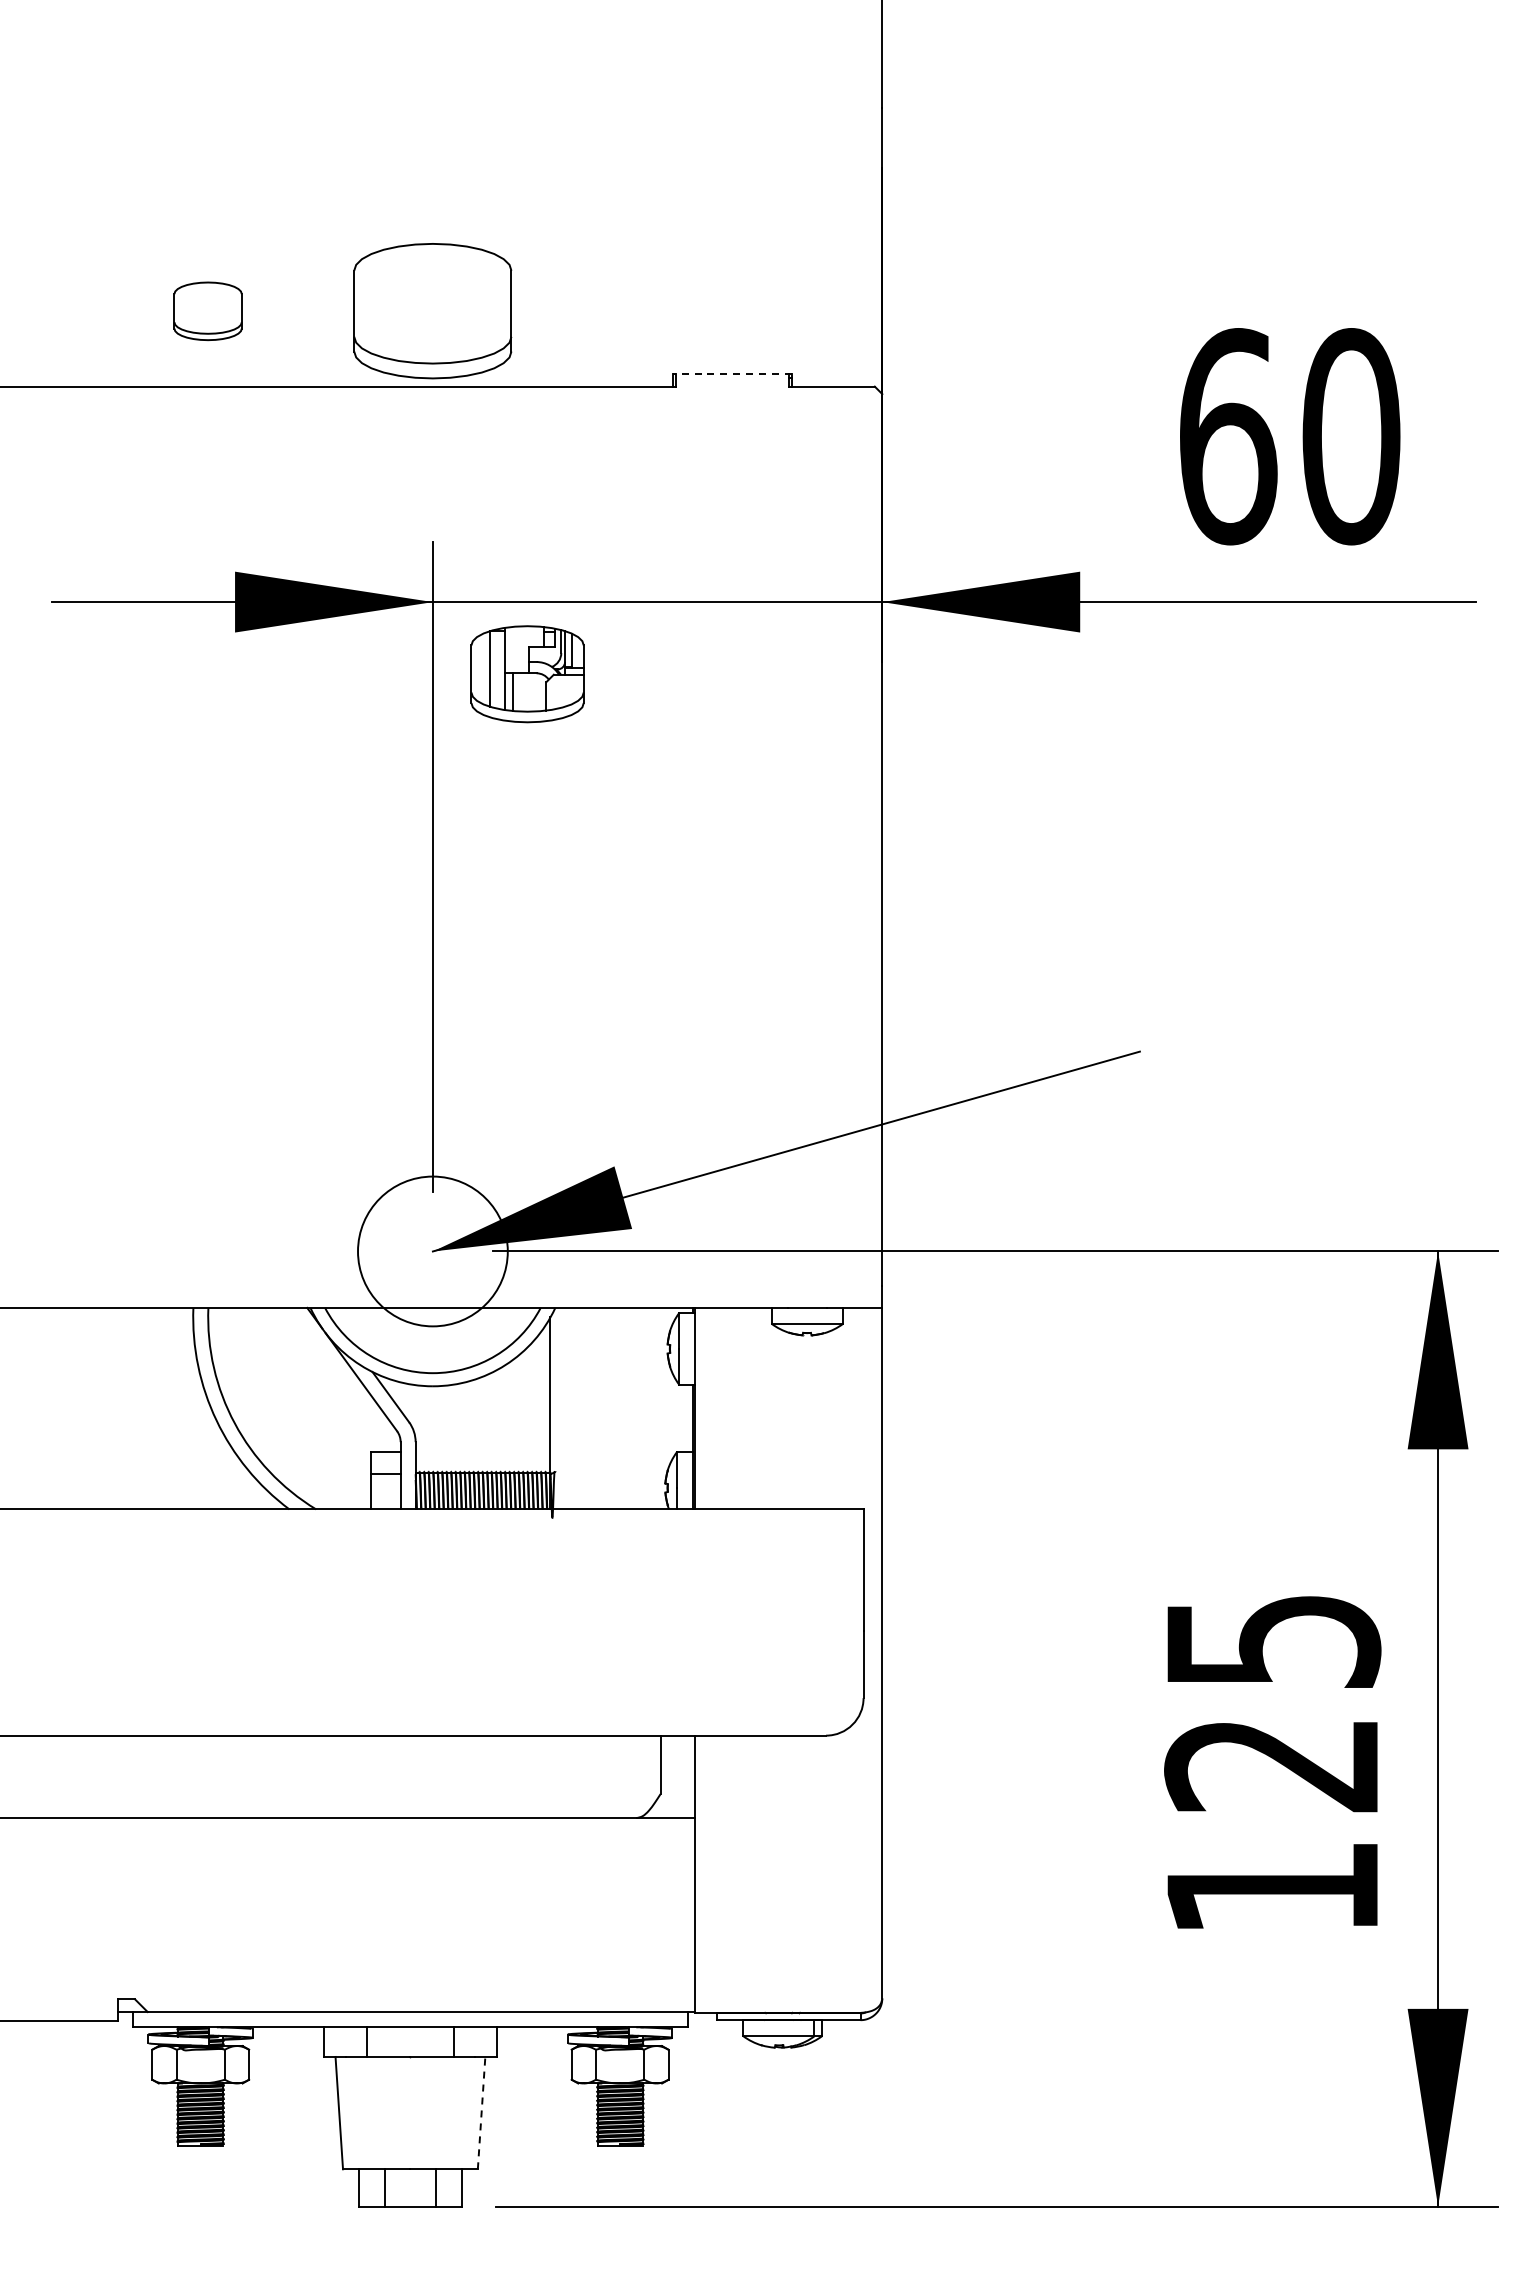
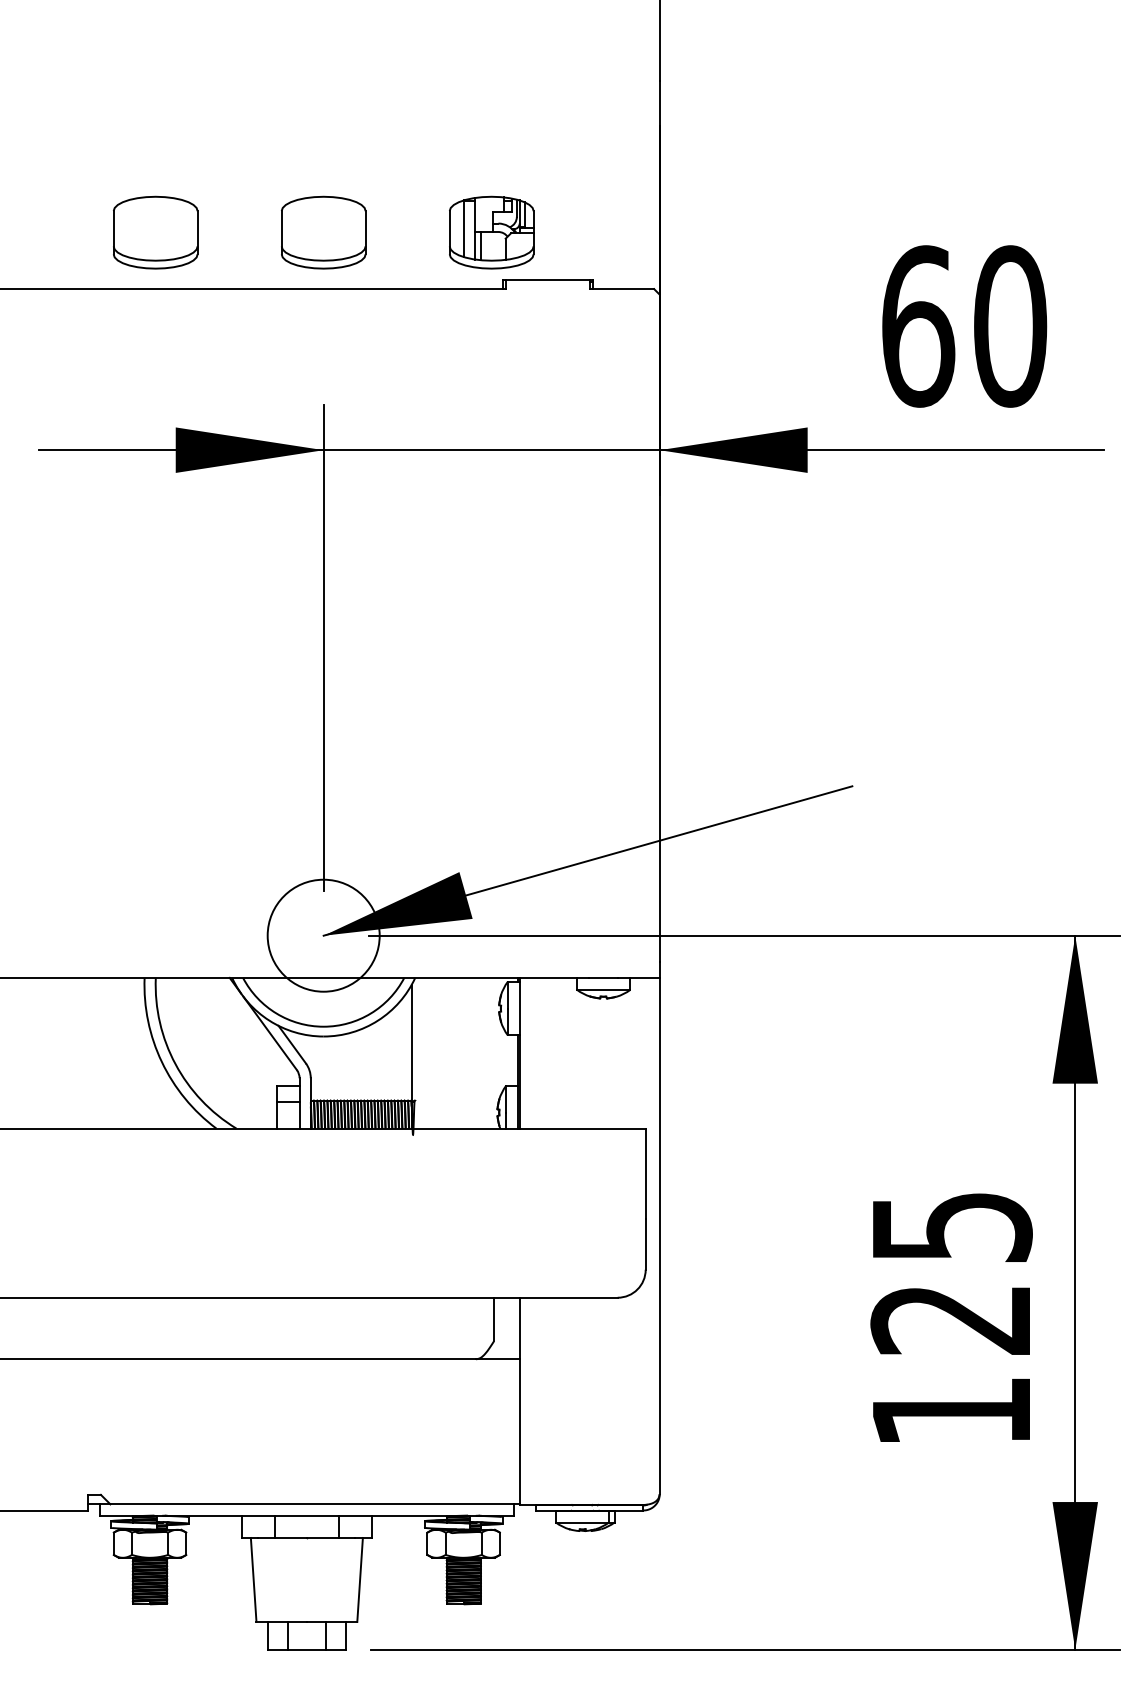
part: (207, 311) -> (155, 232), size x1.67
part: (432, 311) -> (323, 232), size x0.71
line: (732, 374) -> (547, 280), dashed -> solid
part: (527, 674) -> (491, 232), moved
line: (481, 2112) -> (360, 1579), dashed -> solid

